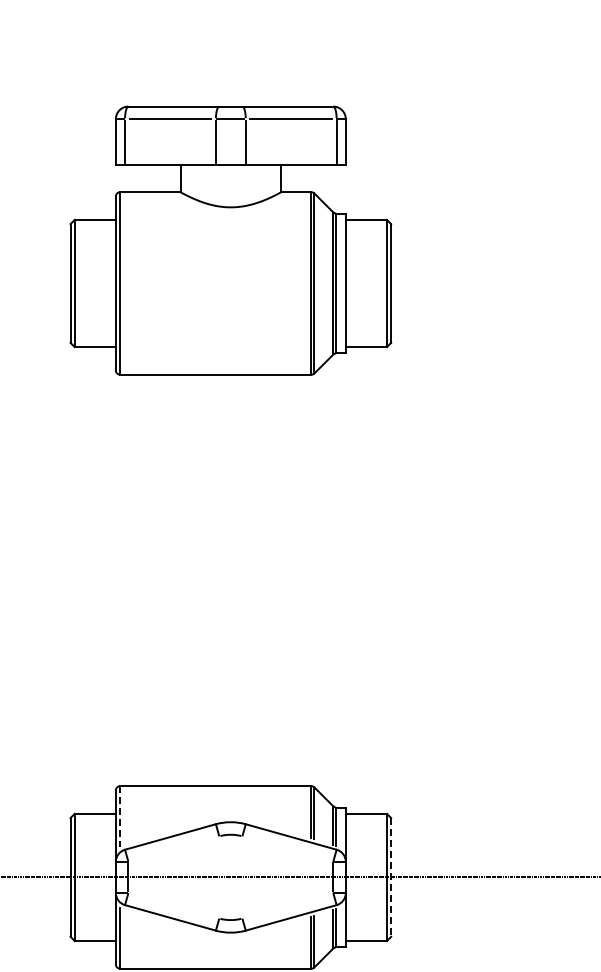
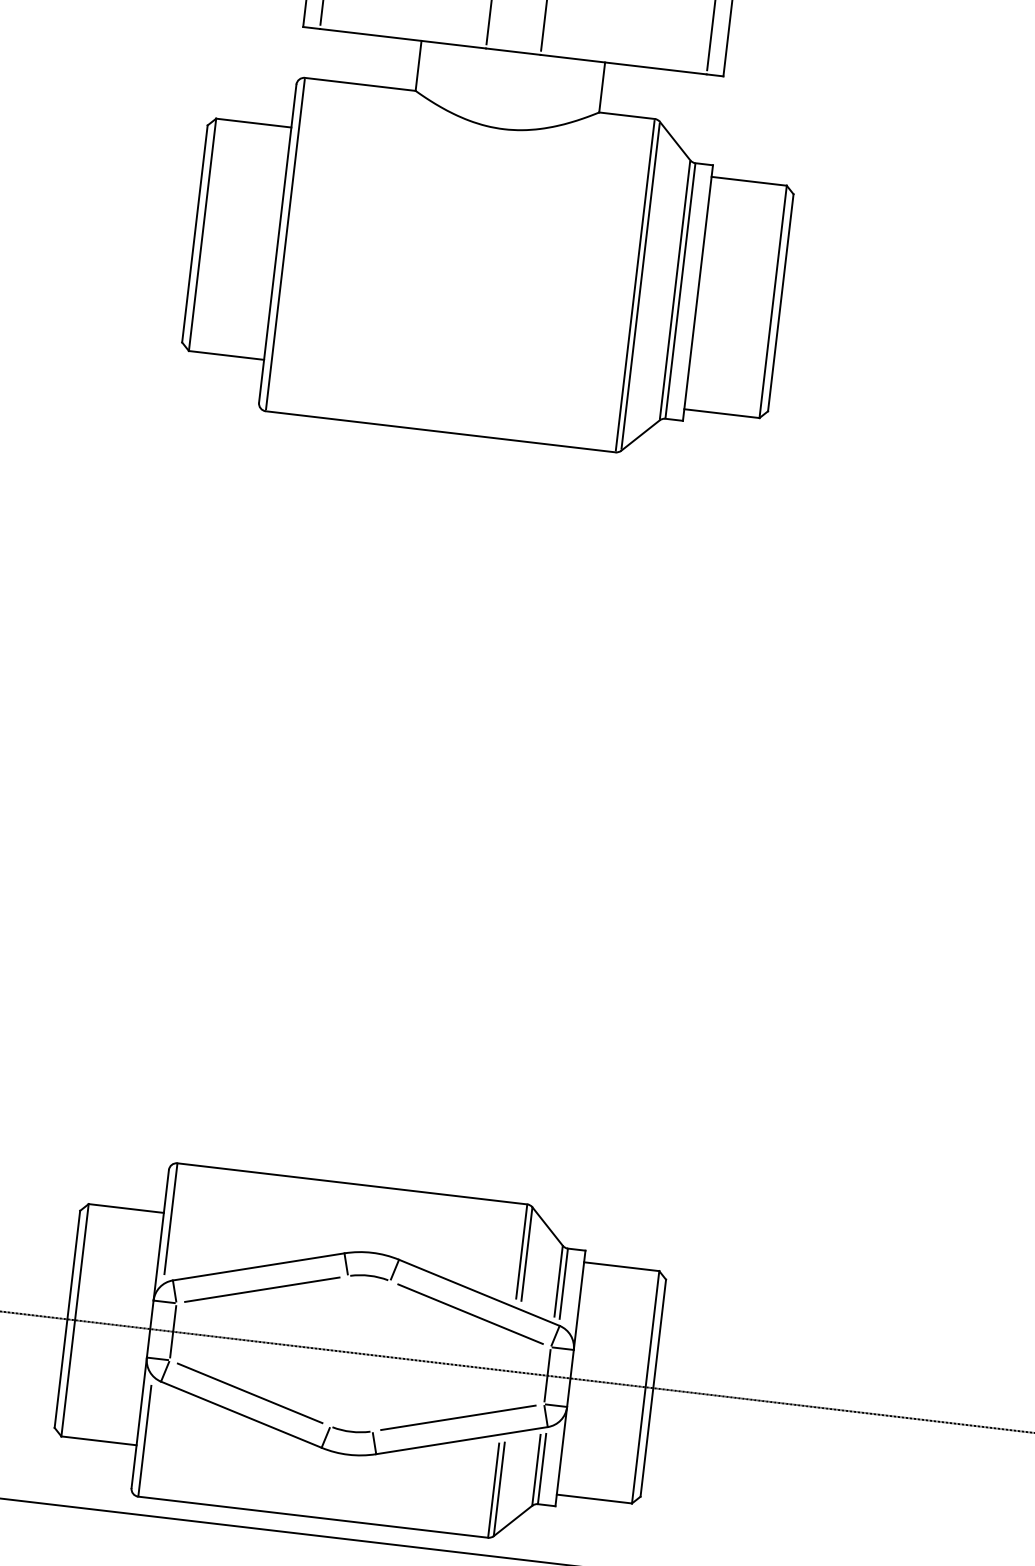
line: (120, 817) -> (171, 1220), dashed -> solid
line: (173, 848) -> (261, 1288), added
line: (287, 848) -> (470, 1313), added
line: (391, 877) -> (653, 1388), dashed -> solid
line: (173, 905) -> (249, 1392), added
line: (287, 905) -> (457, 1417), added

